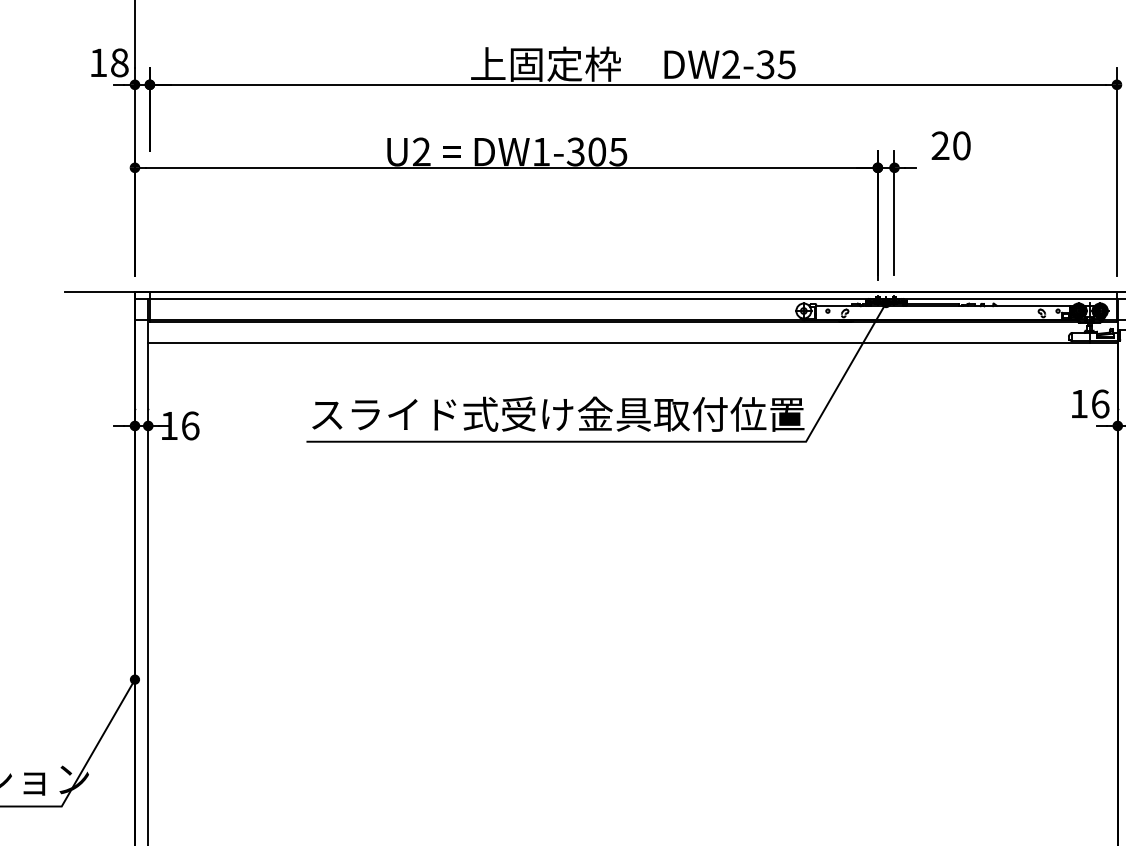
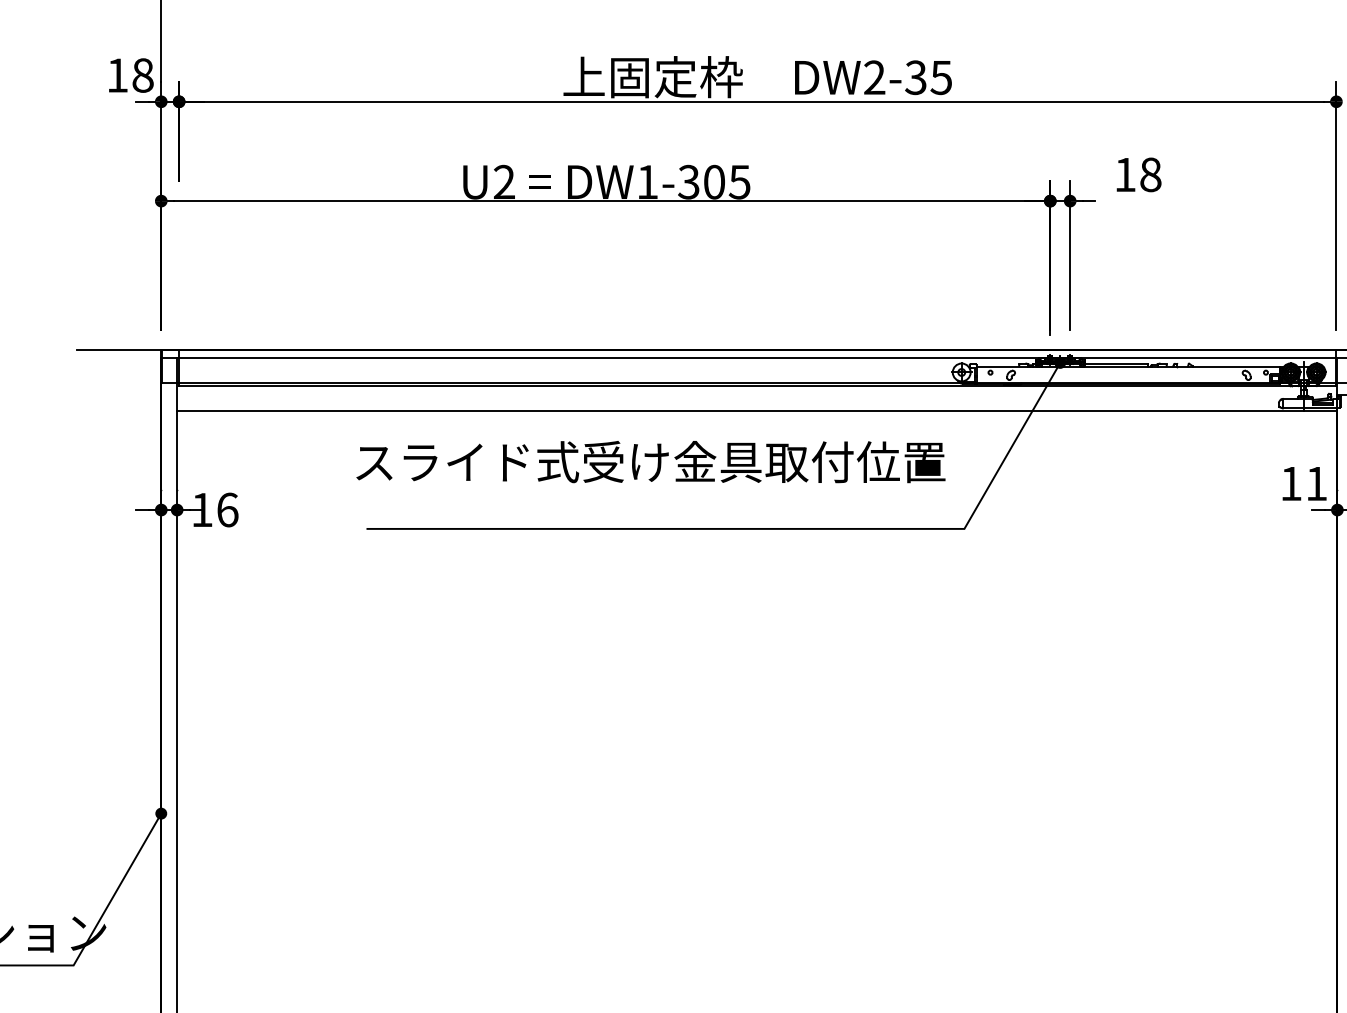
text: (950, 145) -> (1137, 174), 20 -> 18
text: (1100, 403) -> (1316, 483), 16 -> 11
text: (557, 414) -> (650, 462), moved

